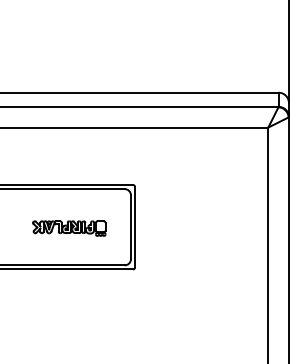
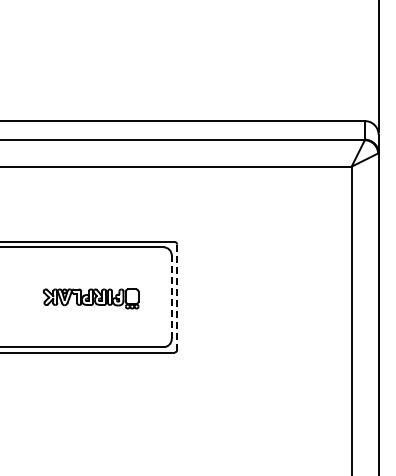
line: (130, 227) -> (171, 297), solid -> dashed
line: (135, 227) -> (177, 297), solid -> dashed

